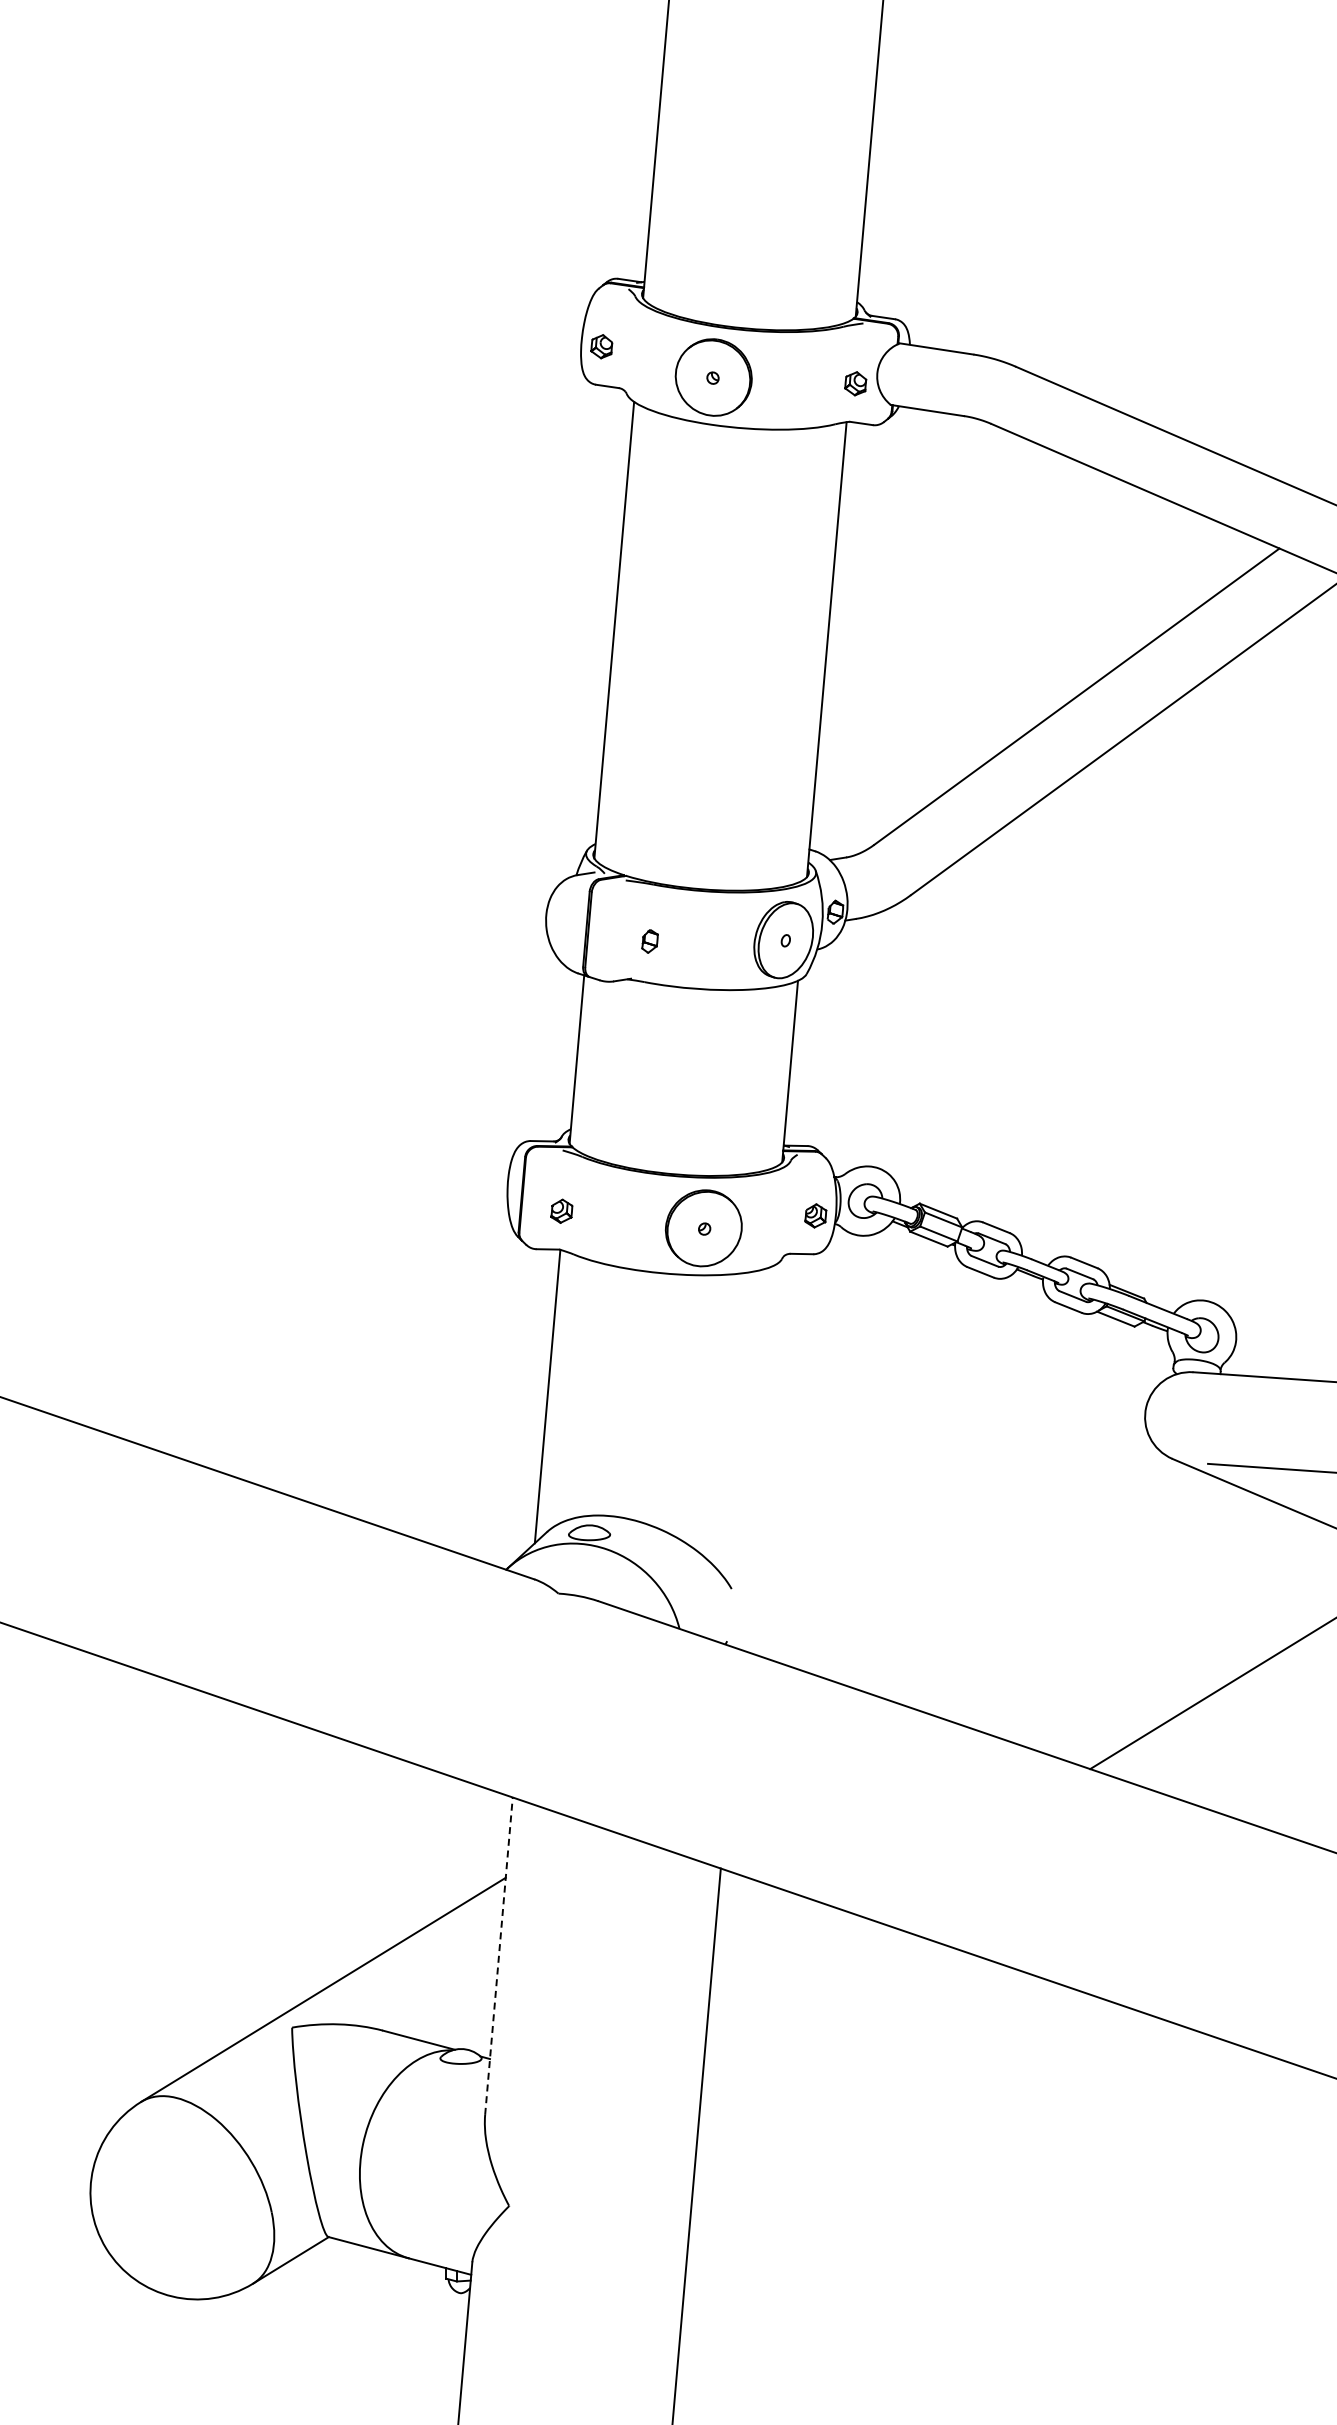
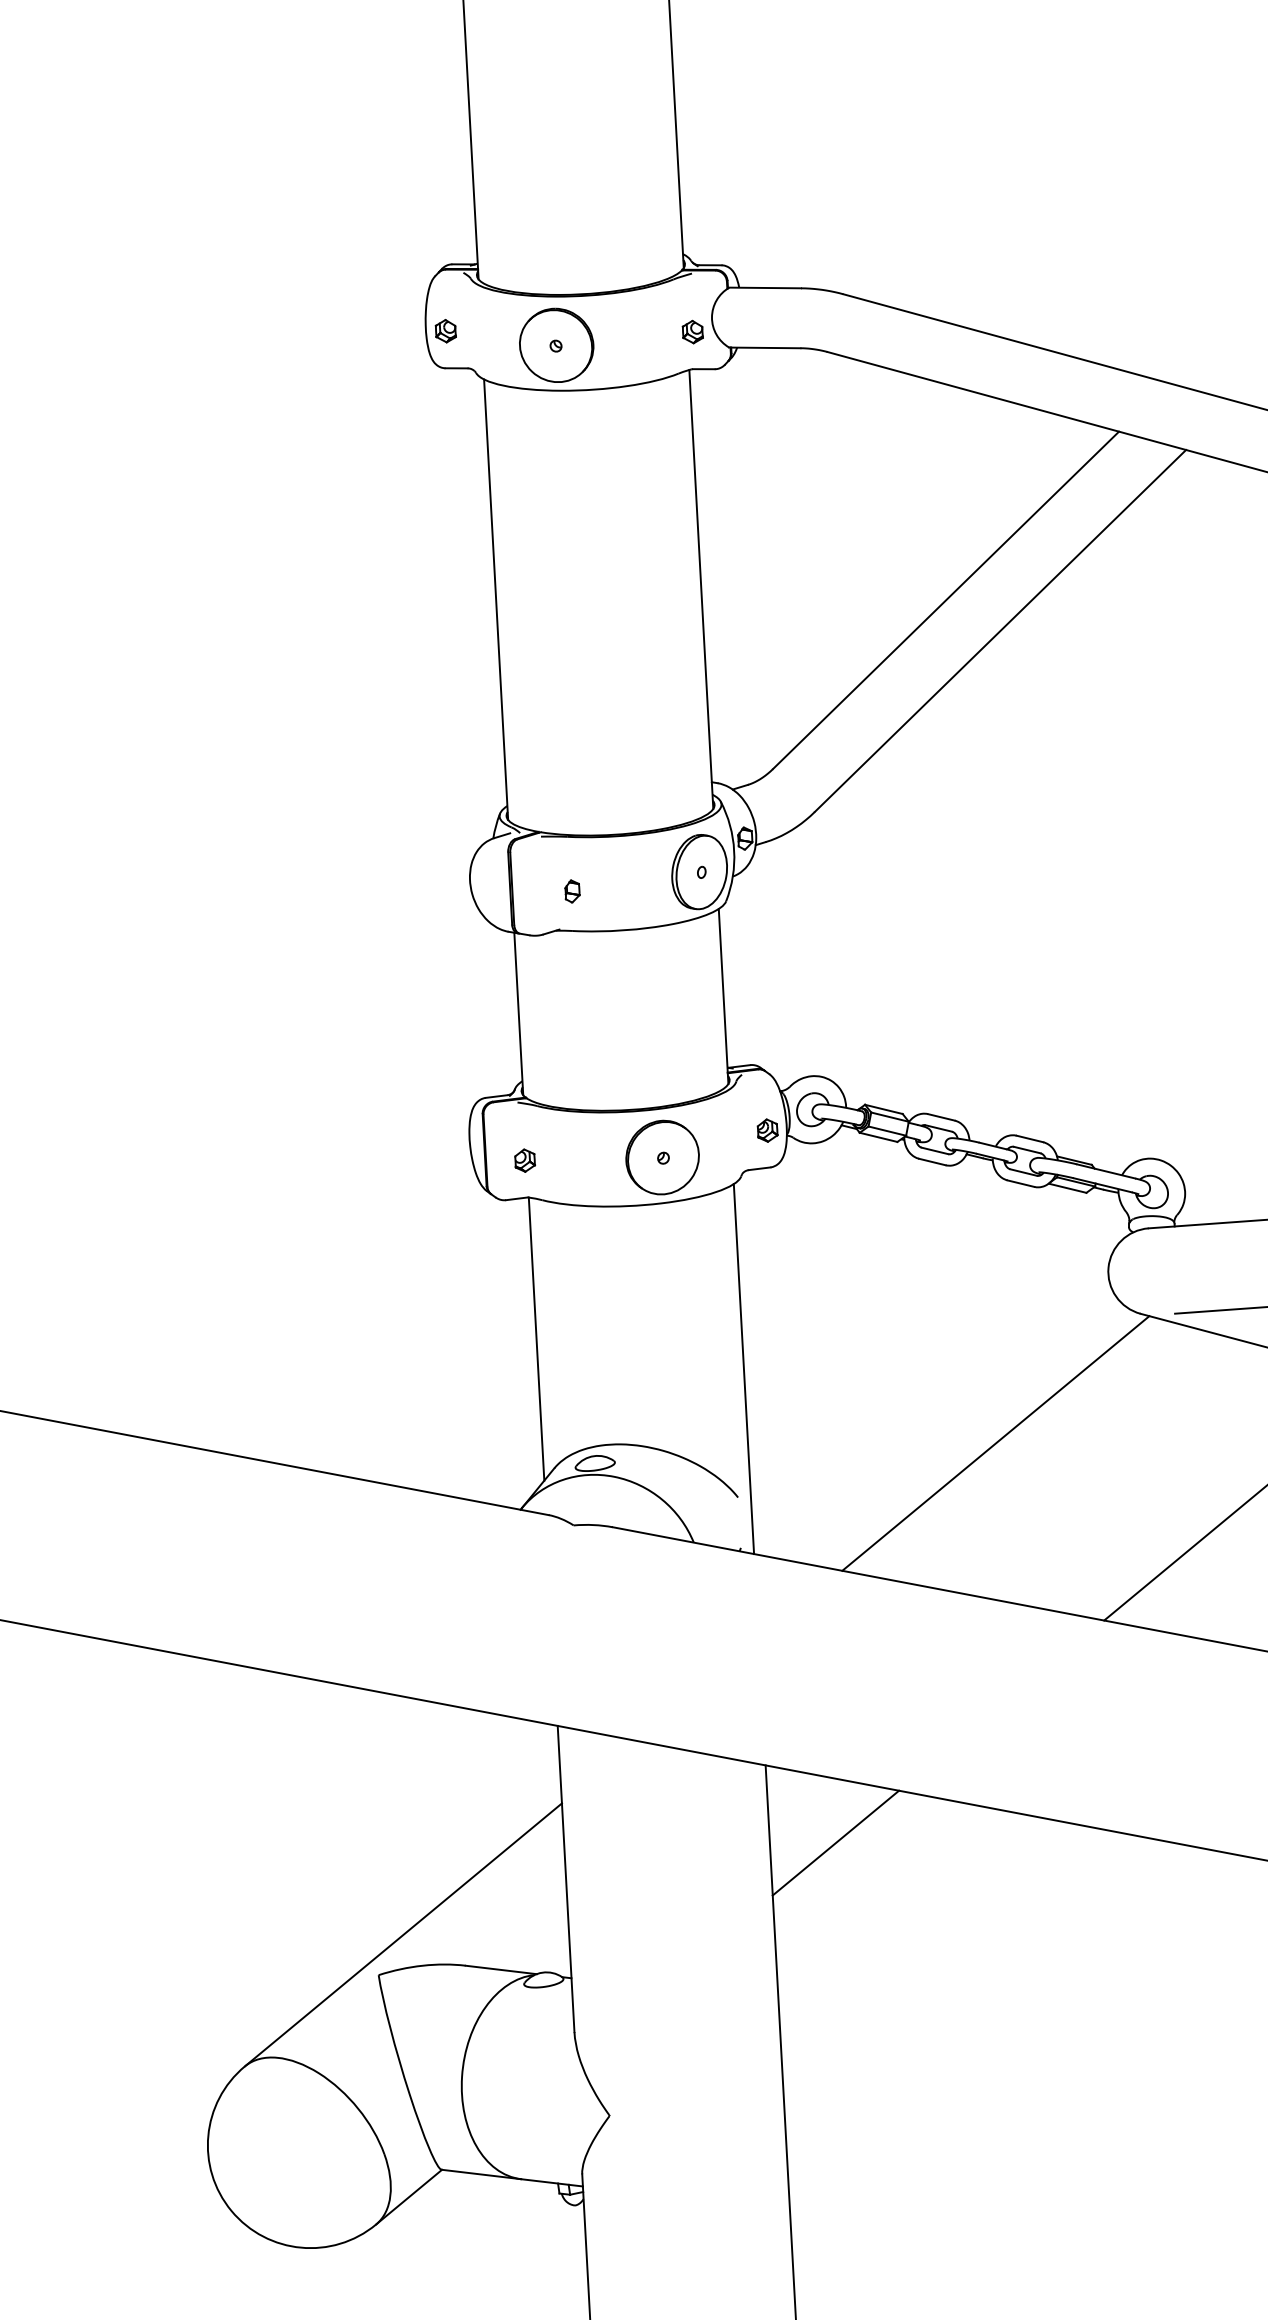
line: (756, 1457) -> (743, 1368), added
line: (1004, 1570) -> (995, 1442), added
line: (499, 1955) -> (566, 1878), dashed -> solid
line: (781, 1958) -> (835, 1842), added

